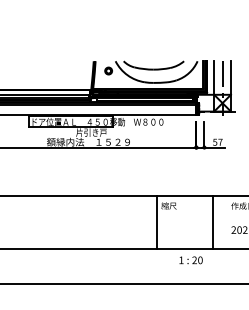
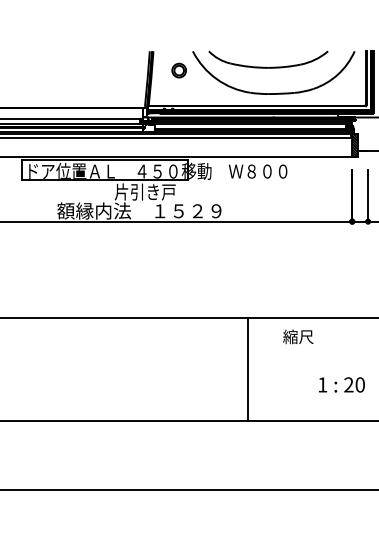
line: (156, 222) -> (247, 369), moved
text: (190, 260) -> (340, 385), moved

